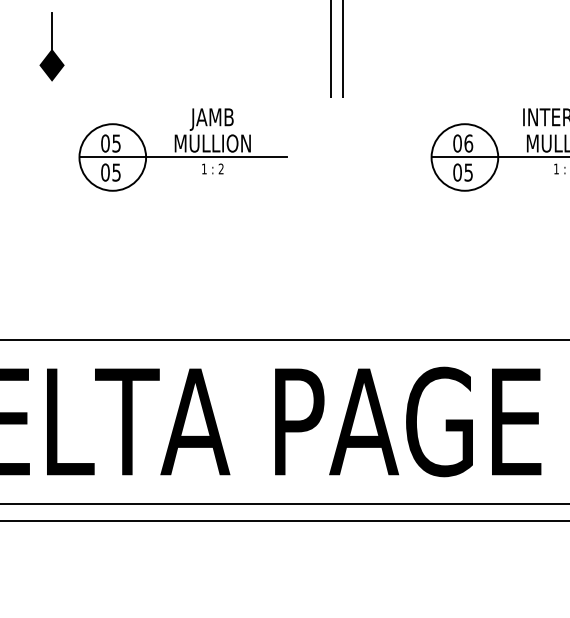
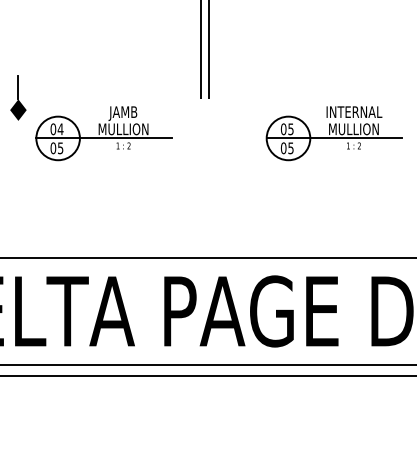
part: (52, 45) -> (18, 97), moved
text: (116, 143) -> (60, 129), 05 -> 04
text: (467, 143) -> (290, 129), 06 -> 05

